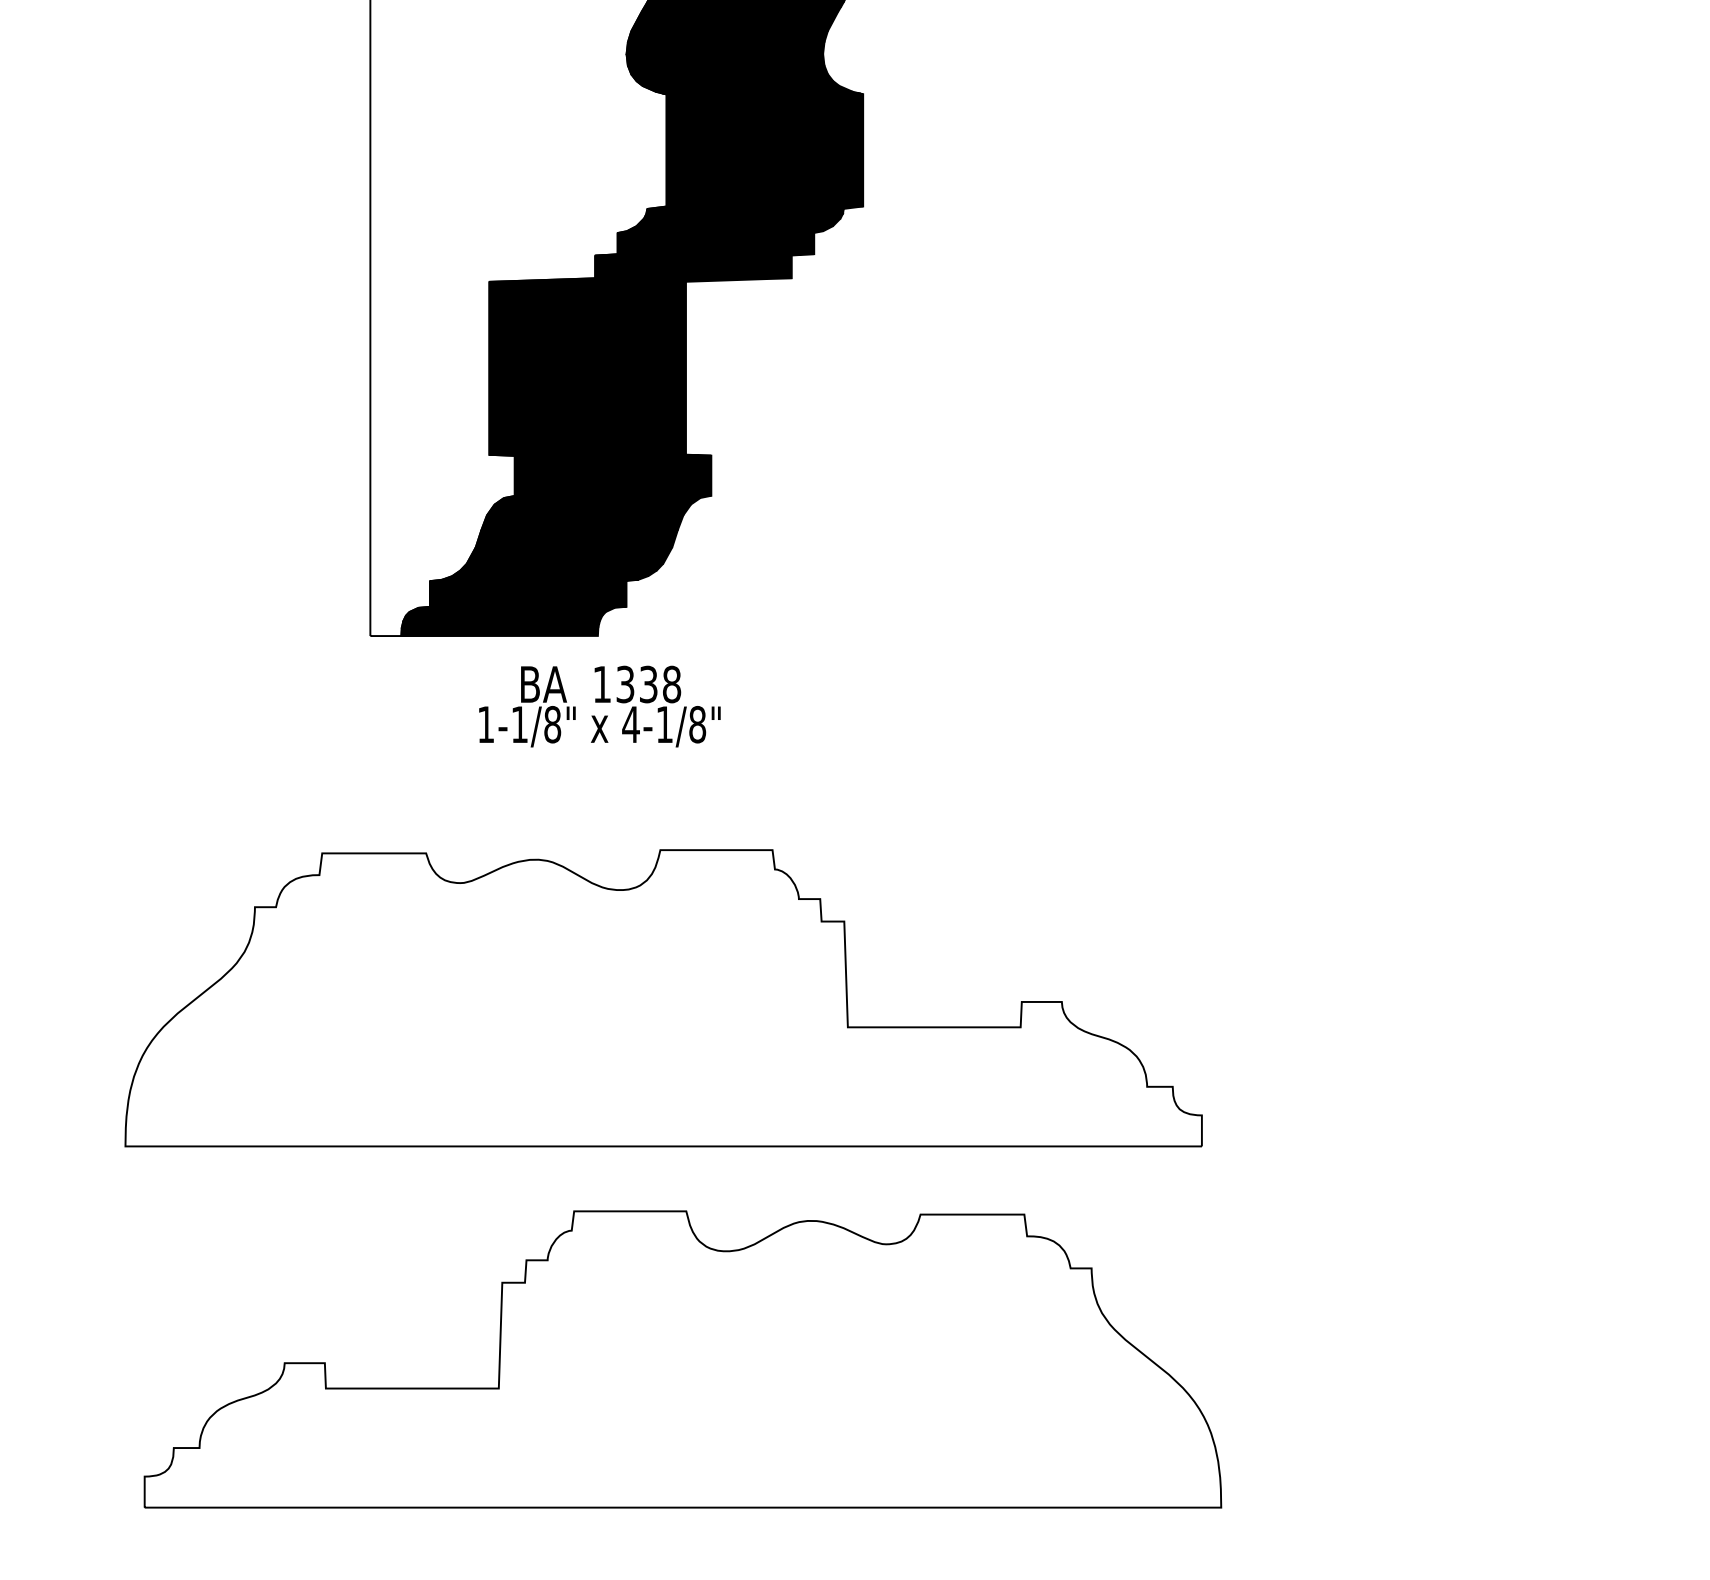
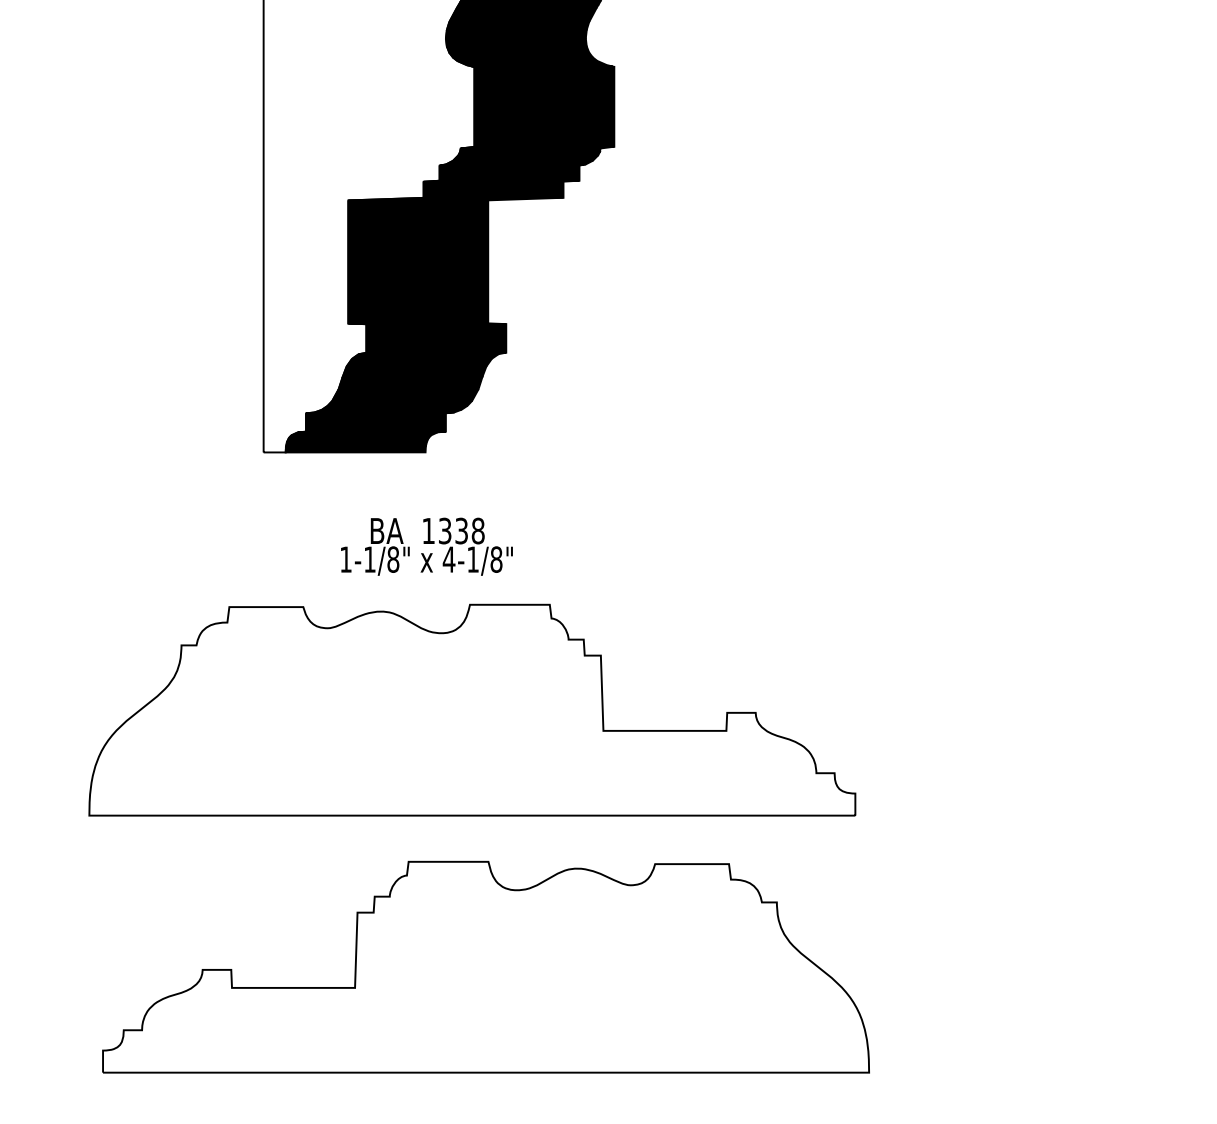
text: (599, 706) -> (426, 546), moved

